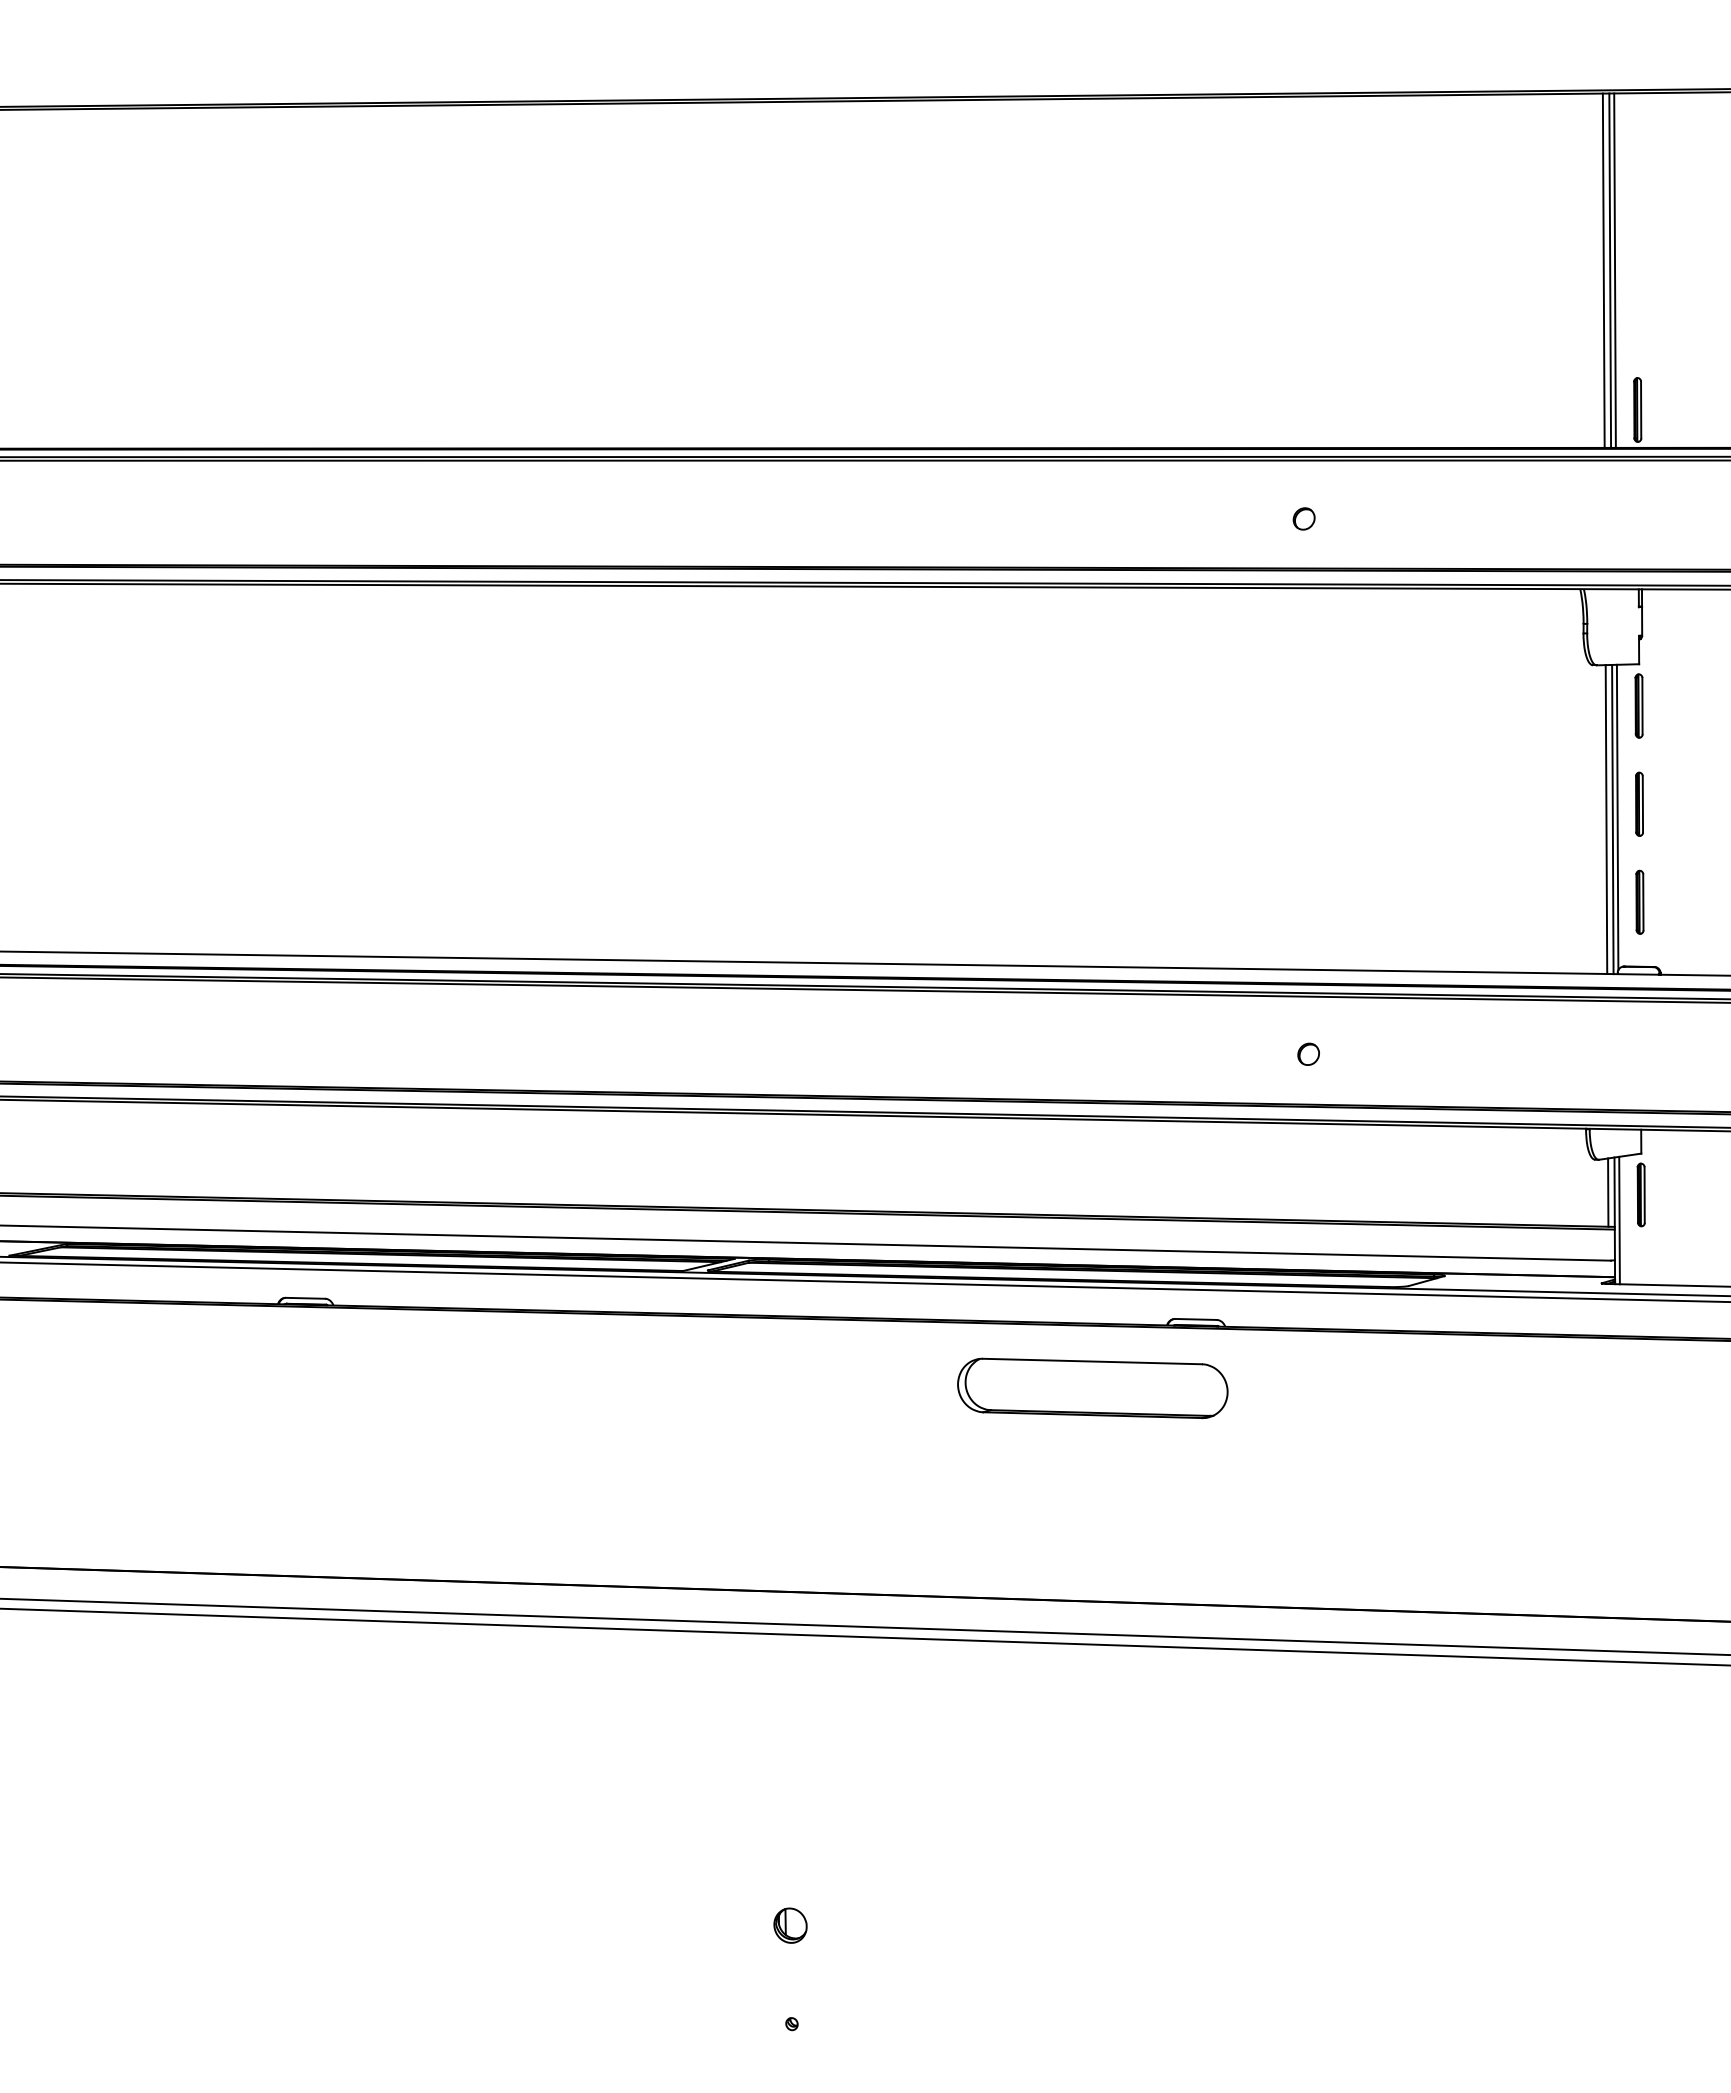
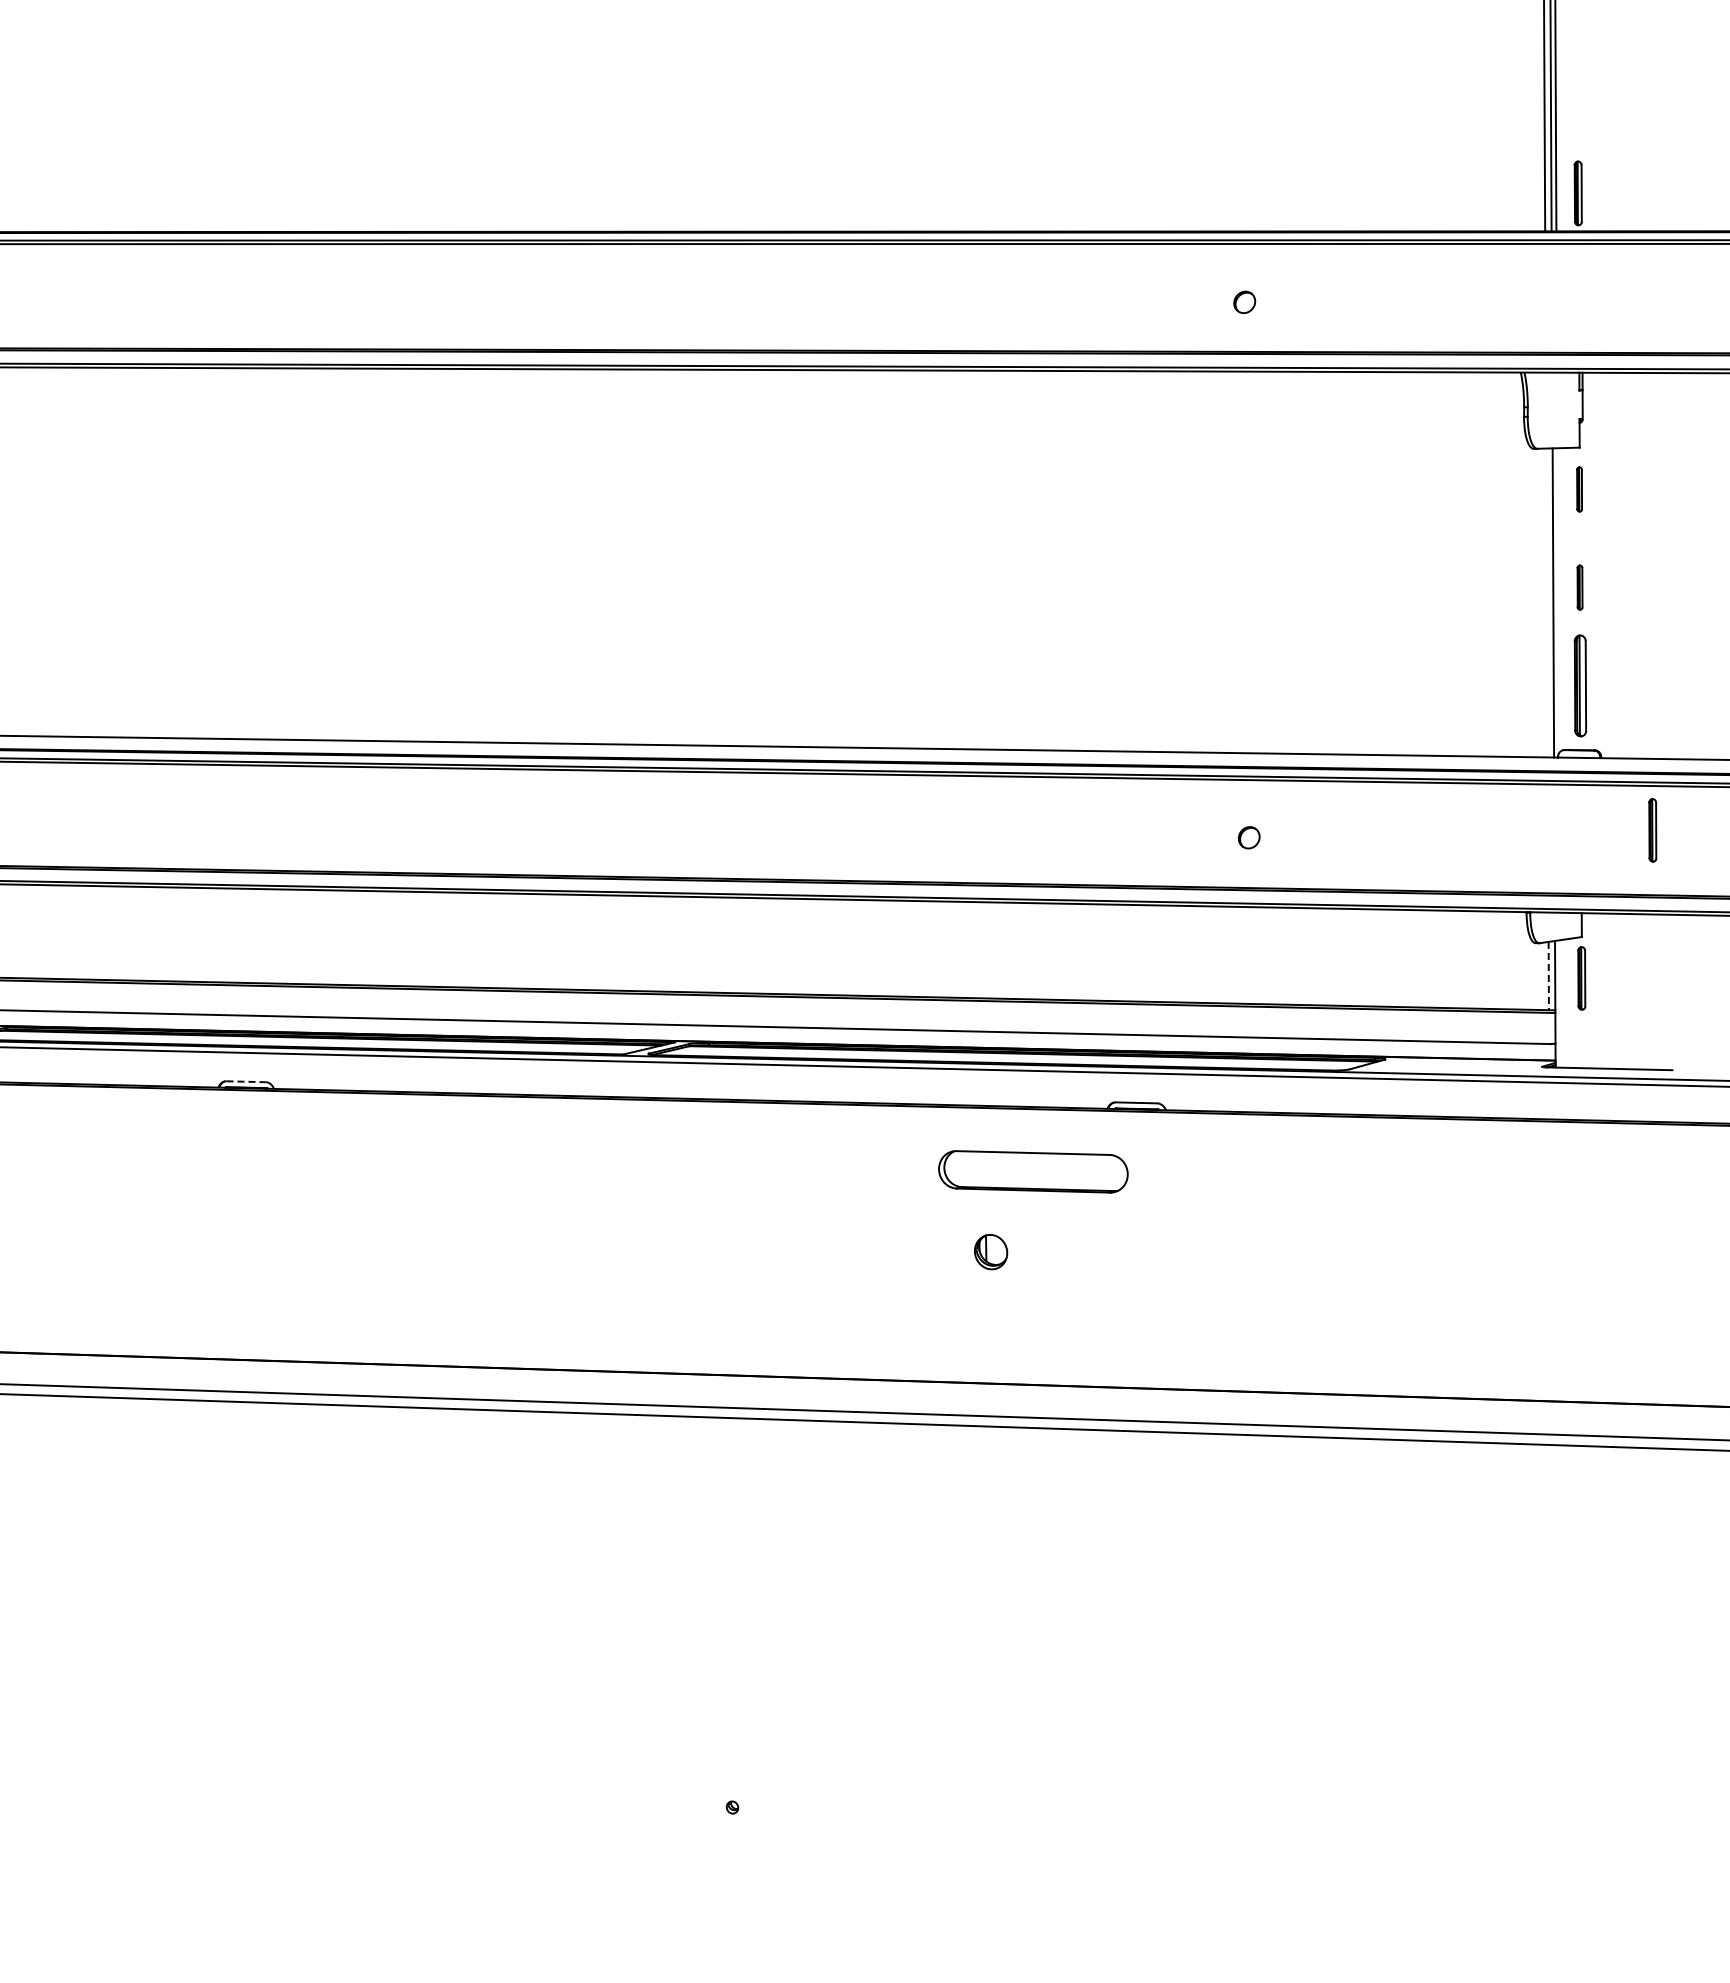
part: (1638, 705) -> (1579, 488), size x0.7
part: (1639, 803) -> (1580, 586), size x0.7
line: (1617, 817) -> (1558, 600), removed
line: (1606, 819) -> (1547, 602), removed
part: (1639, 901) -> (1580, 684), size x1.6
part: (1711, 1046) -> (1652, 829), added
line: (1608, 1193) -> (1549, 976), solid -> dashed
line: (1619, 1220) -> (1560, 1003), removed
line: (305, 1298) -> (246, 1081), solid -> dashed
part: (1092, 1388) -> (1033, 1171), size x0.7
part: (790, 1925) -> (991, 1251), moved

